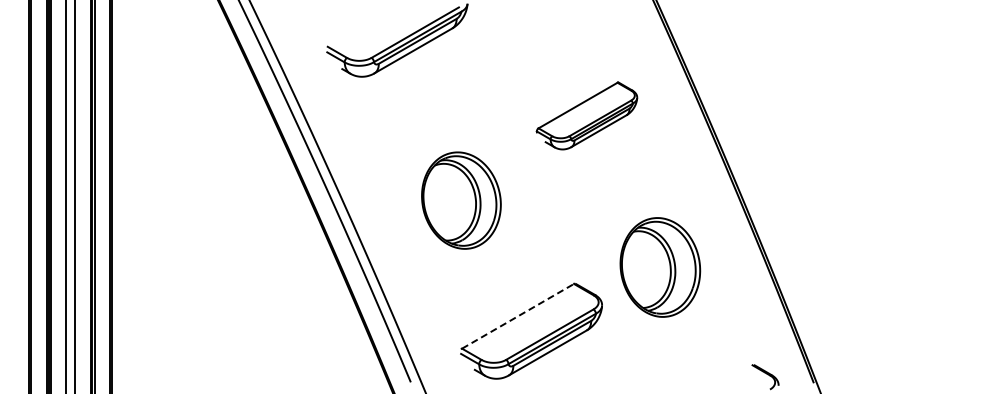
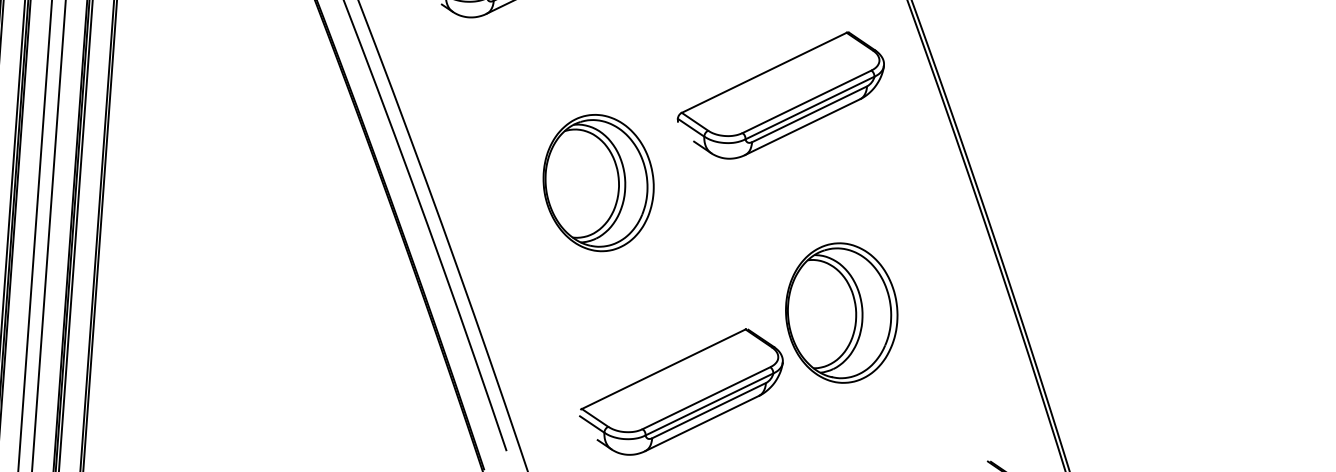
part: (586, 115) -> (780, 94), size x1.43
part: (461, 200) -> (598, 182), moved
part: (660, 267) -> (841, 313), moved
line: (518, 316) -> (664, 369), dashed -> solid

